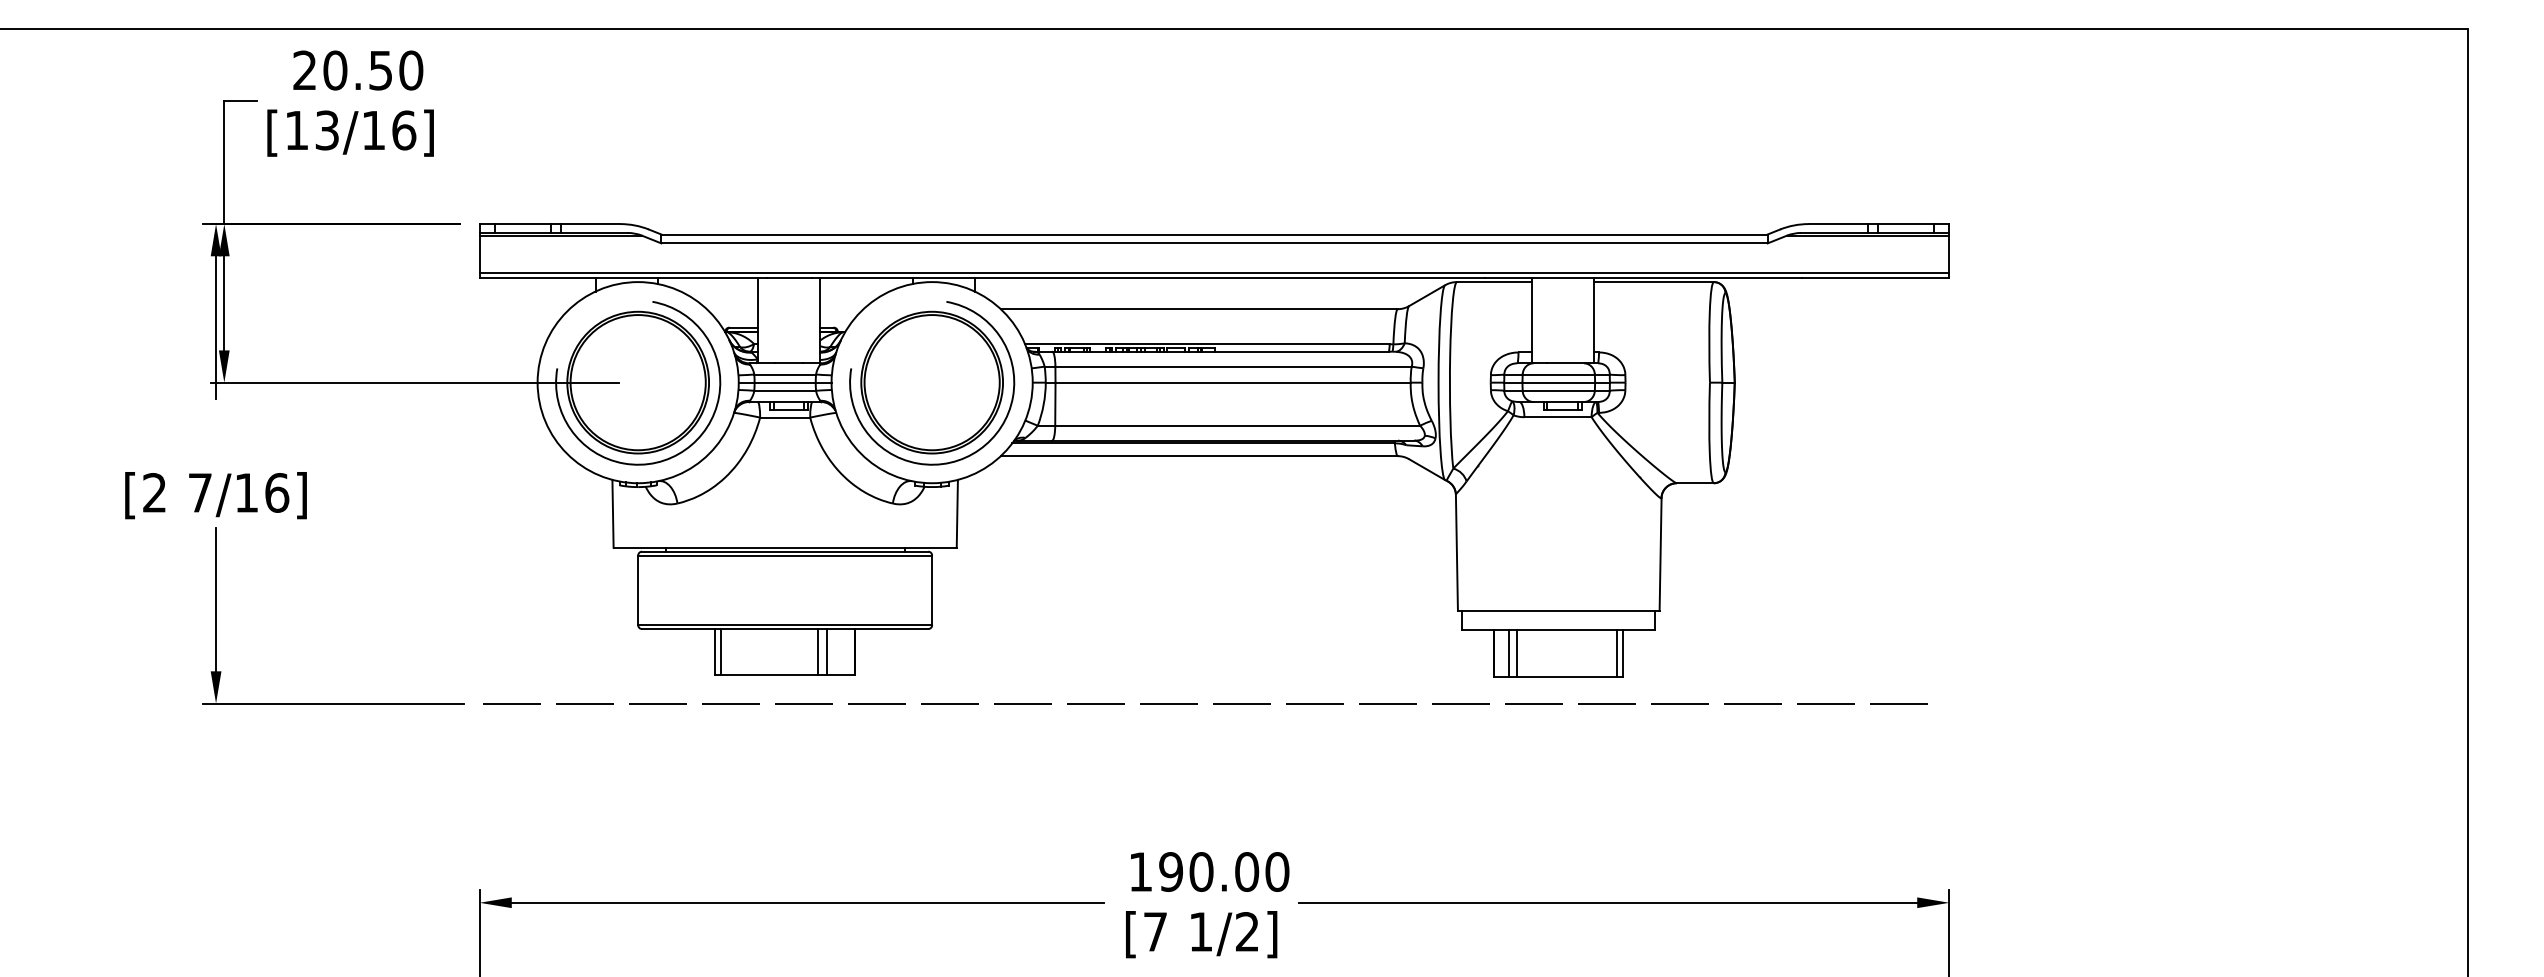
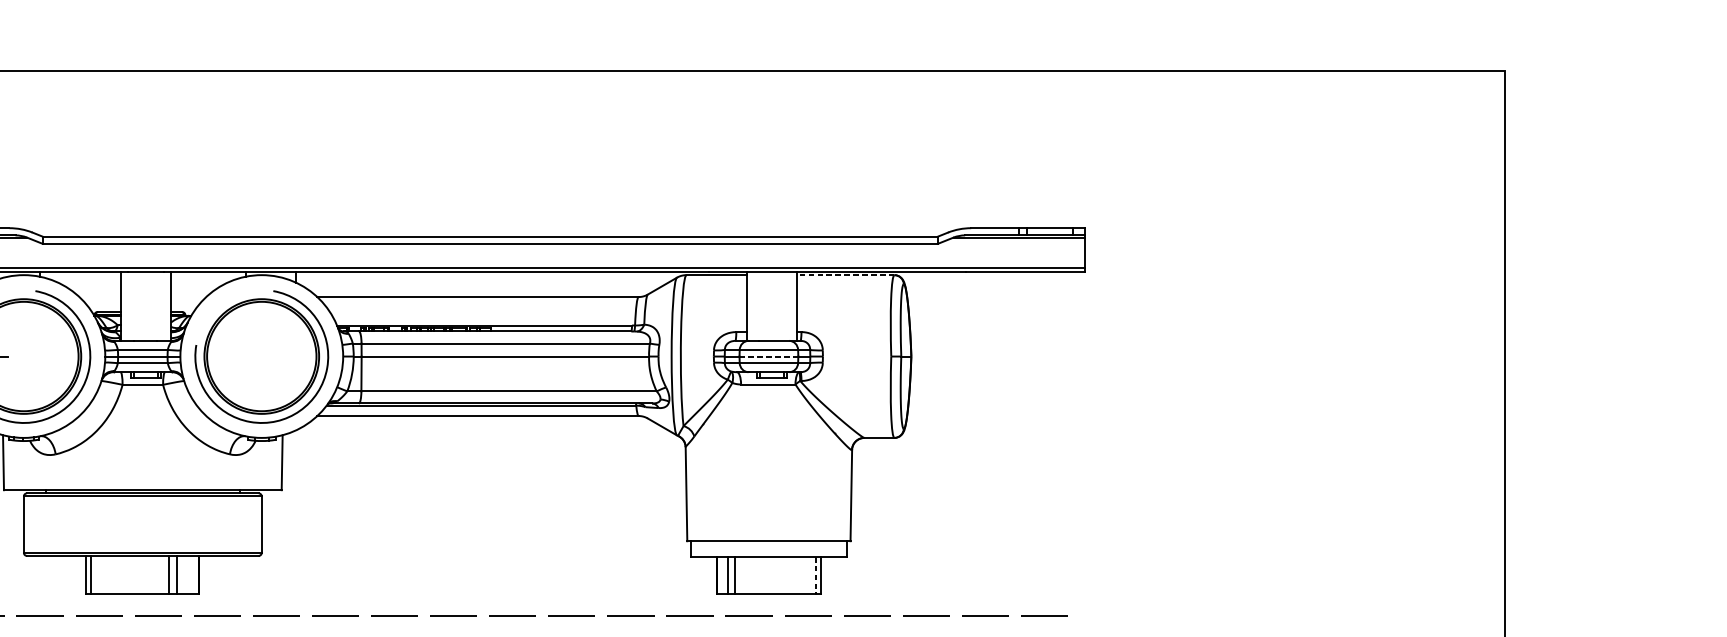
line: (1653, 282) -> (845, 275), solid -> dashed
line: (1559, 382) -> (769, 356), solid -> dashed
line: (1616, 653) -> (815, 575), solid -> dashed

